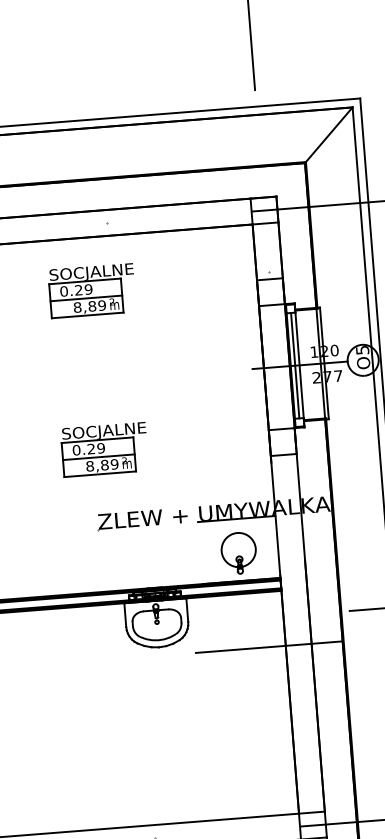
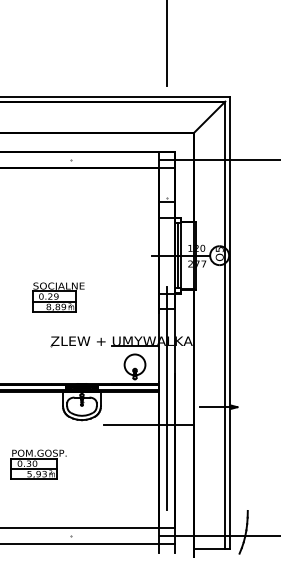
part: (92, 290) -> (58, 200), removed
line: (294, 599) -> (166, 397), added
part: (93, 725) -> (38, 464), added

